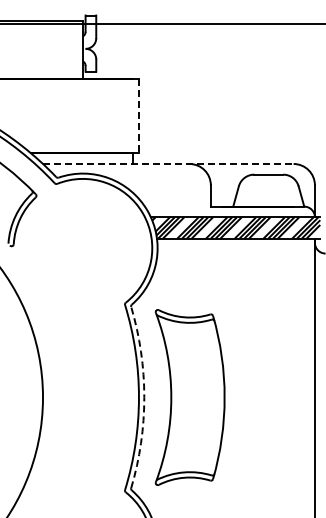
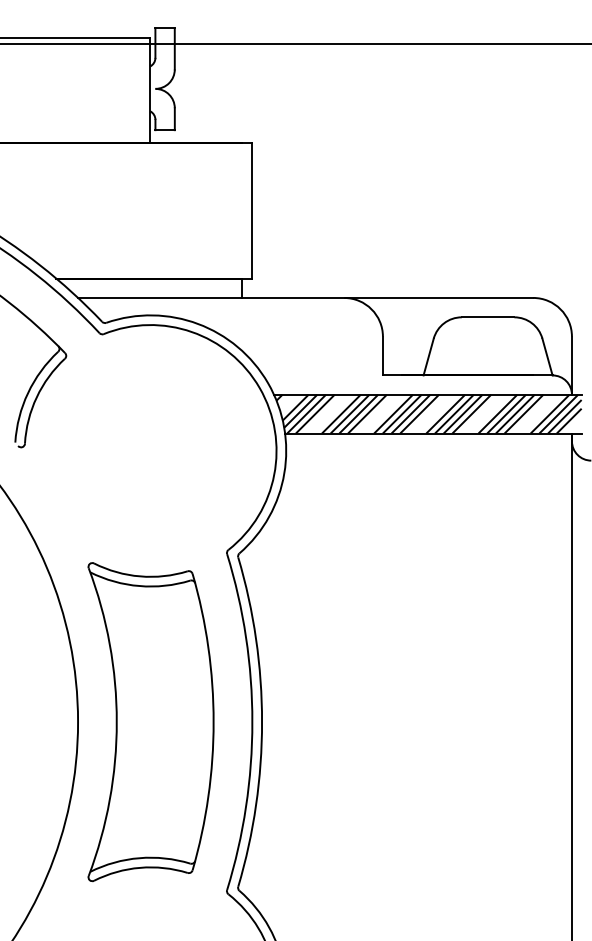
line: (138, 116) -> (251, 211), dashed -> solid
line: (168, 164) -> (305, 298), dashed -> solid
arc: (144, 397) -> (262, 722), dashed -> solid
part: (189, 397) -> (149, 722), moved

